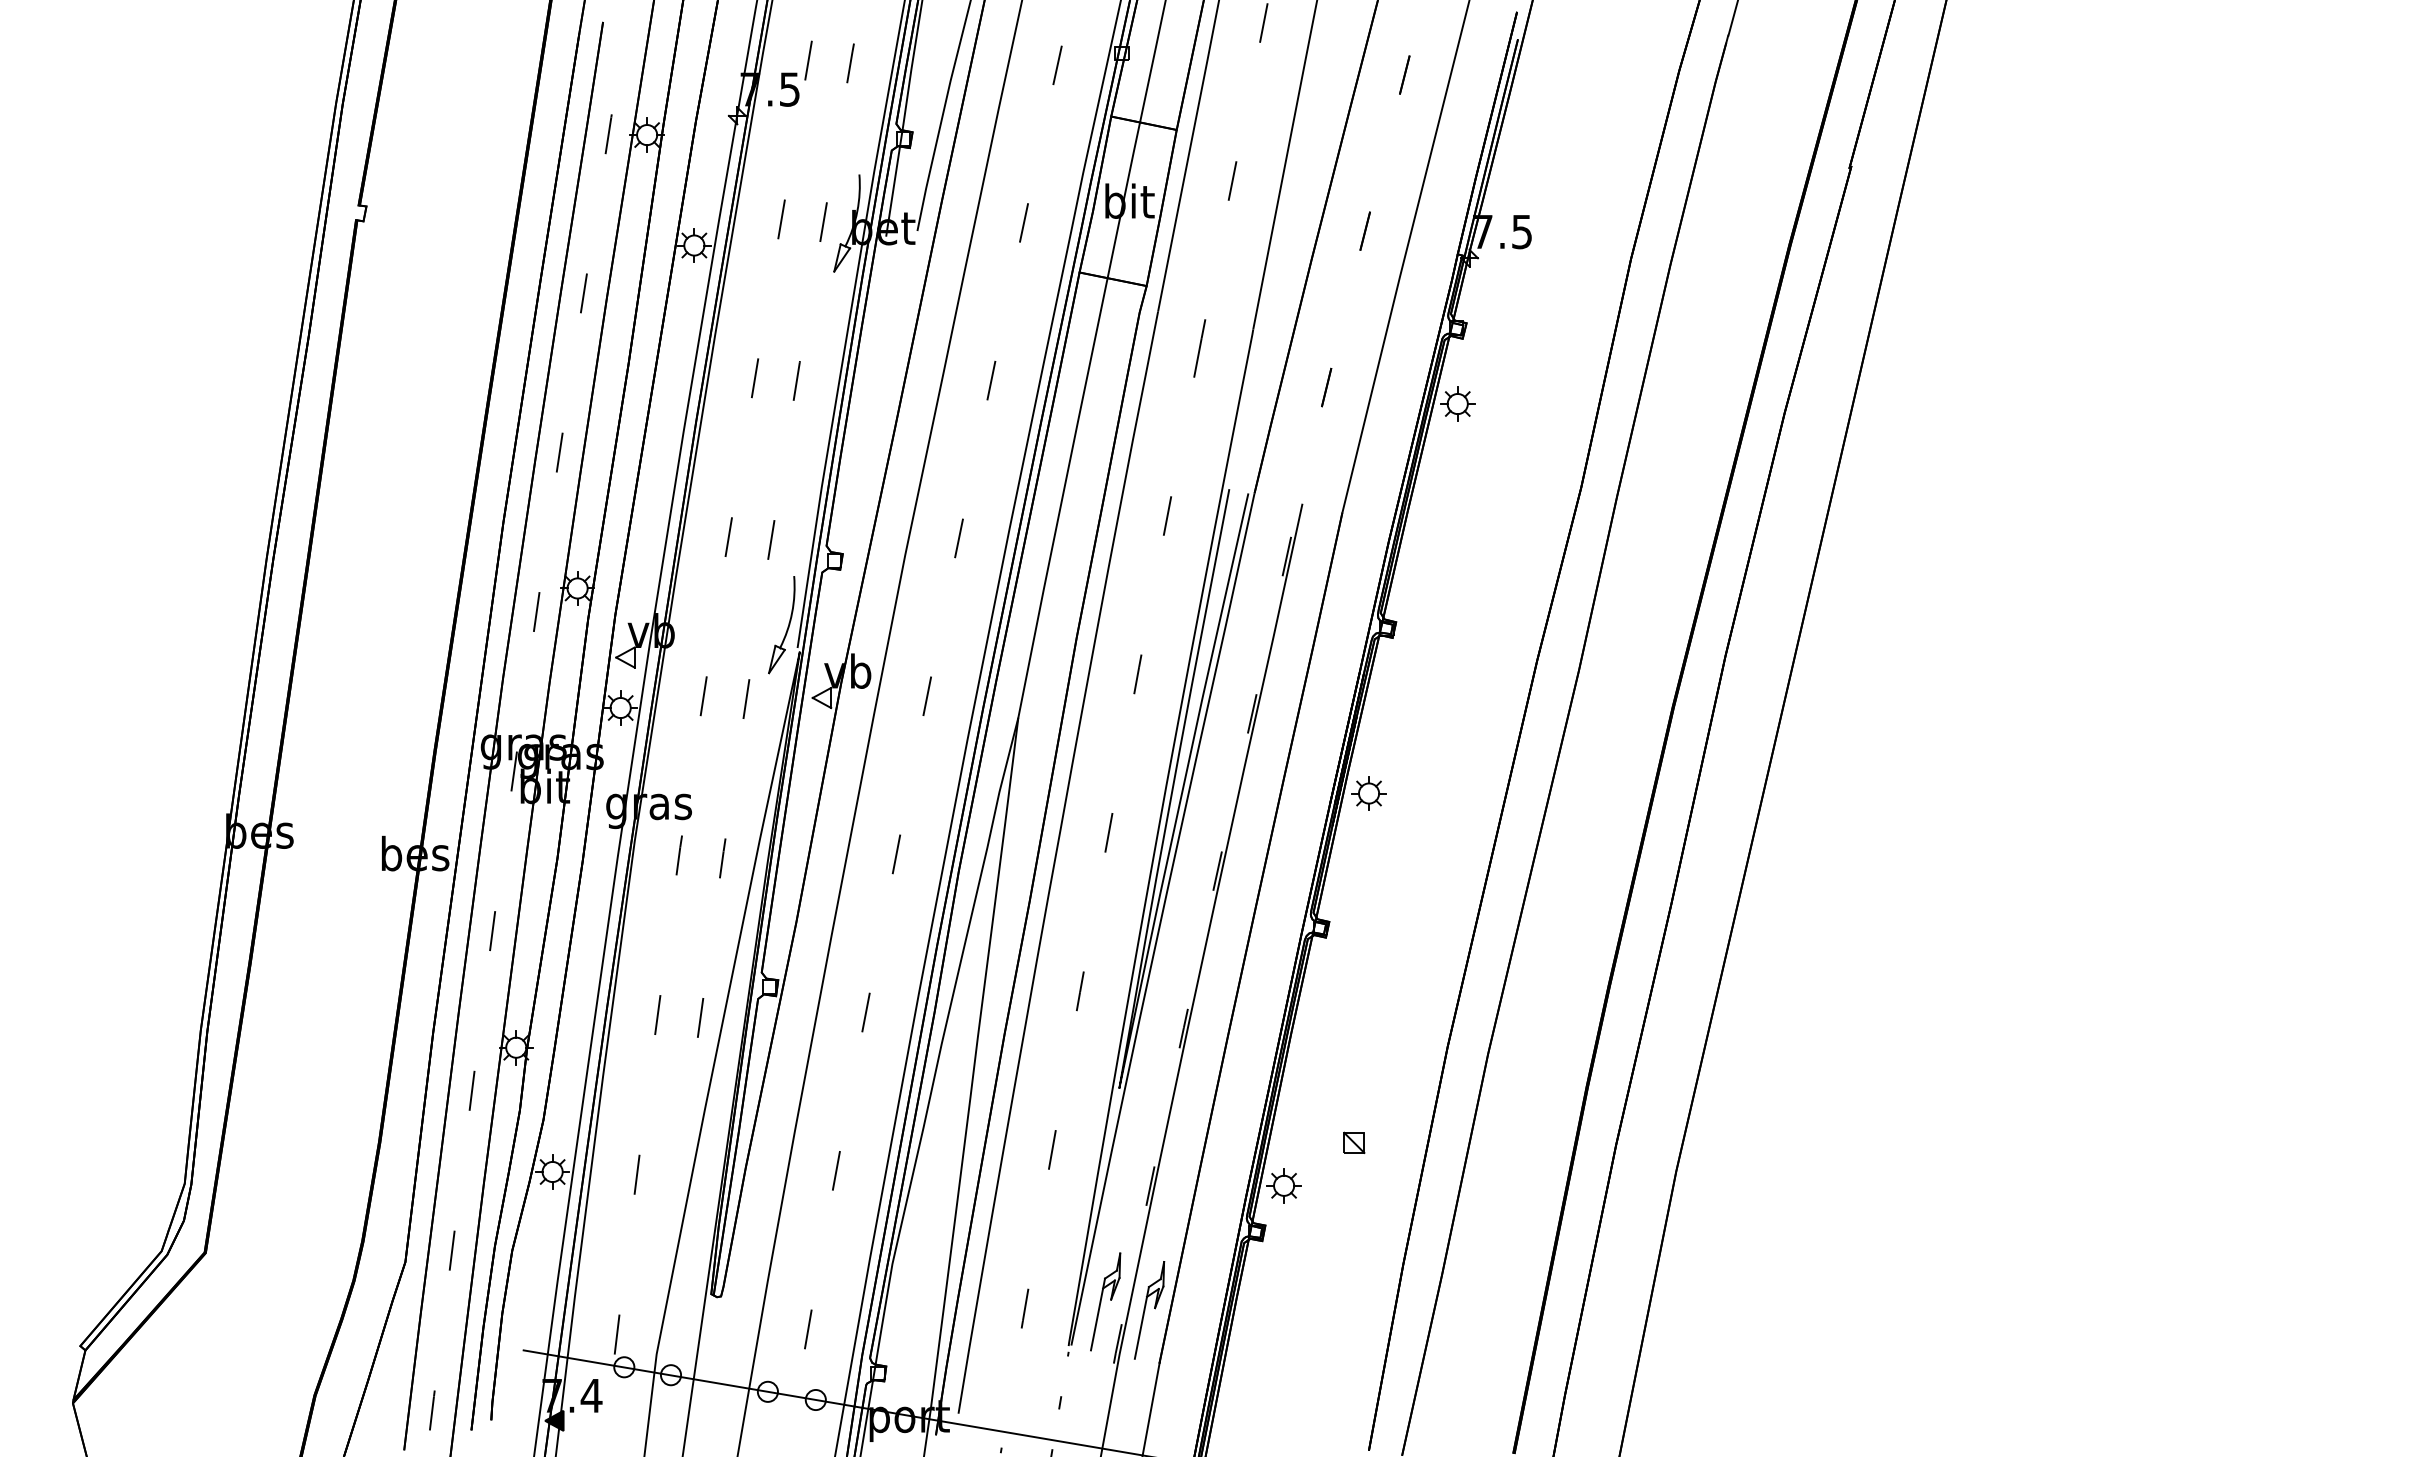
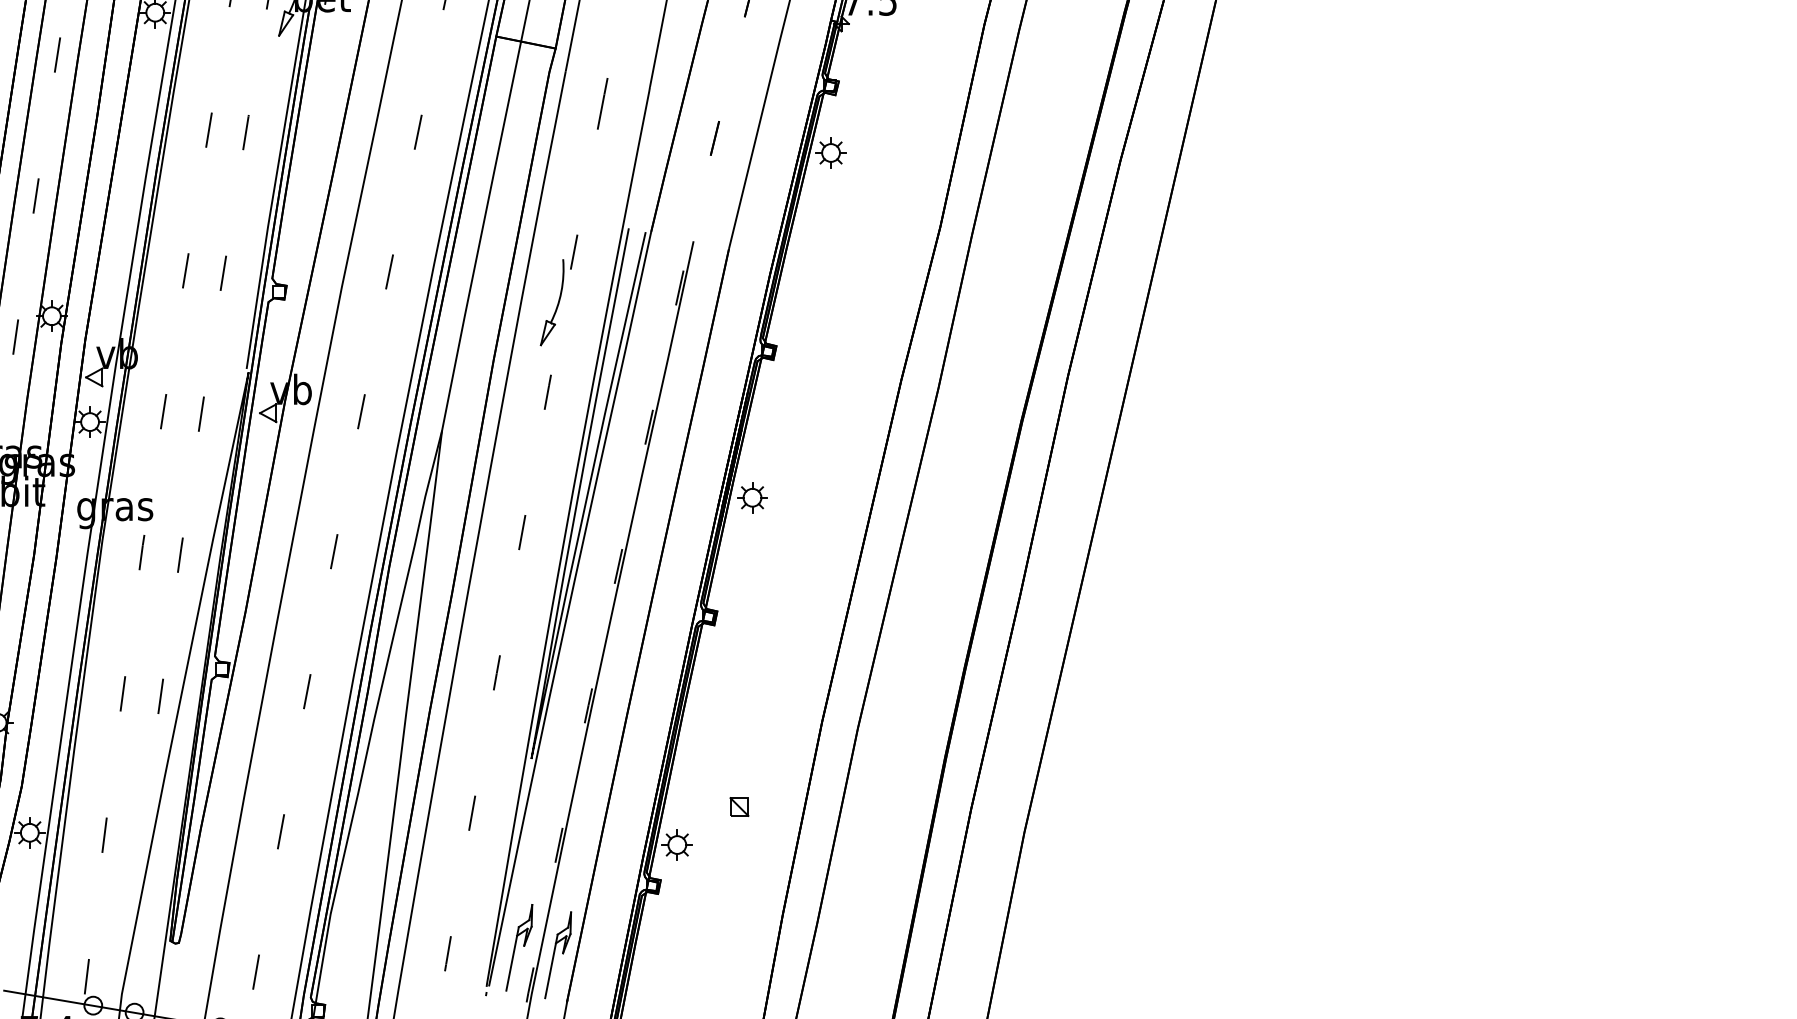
part: (787, 626) -> (557, 303), moved

